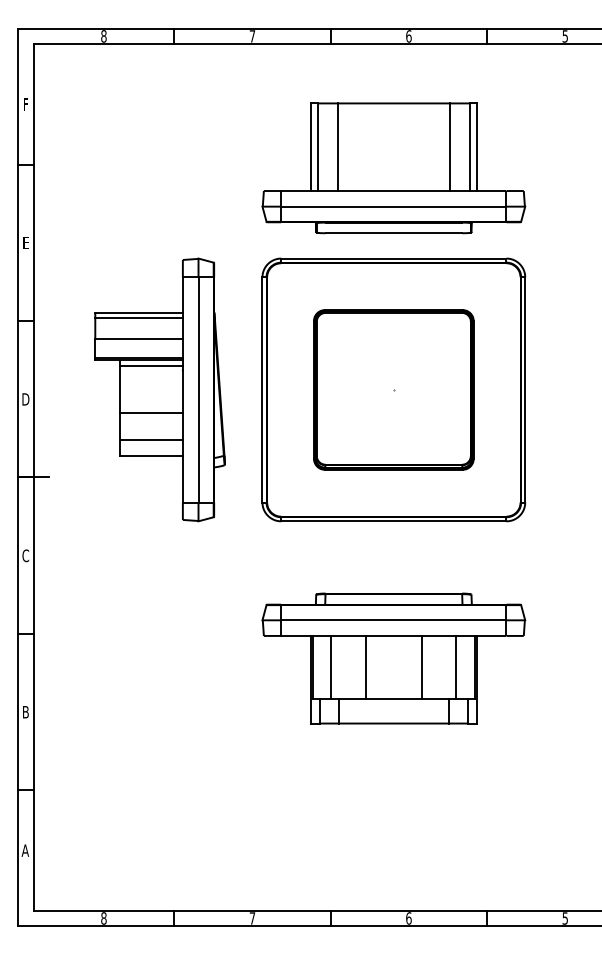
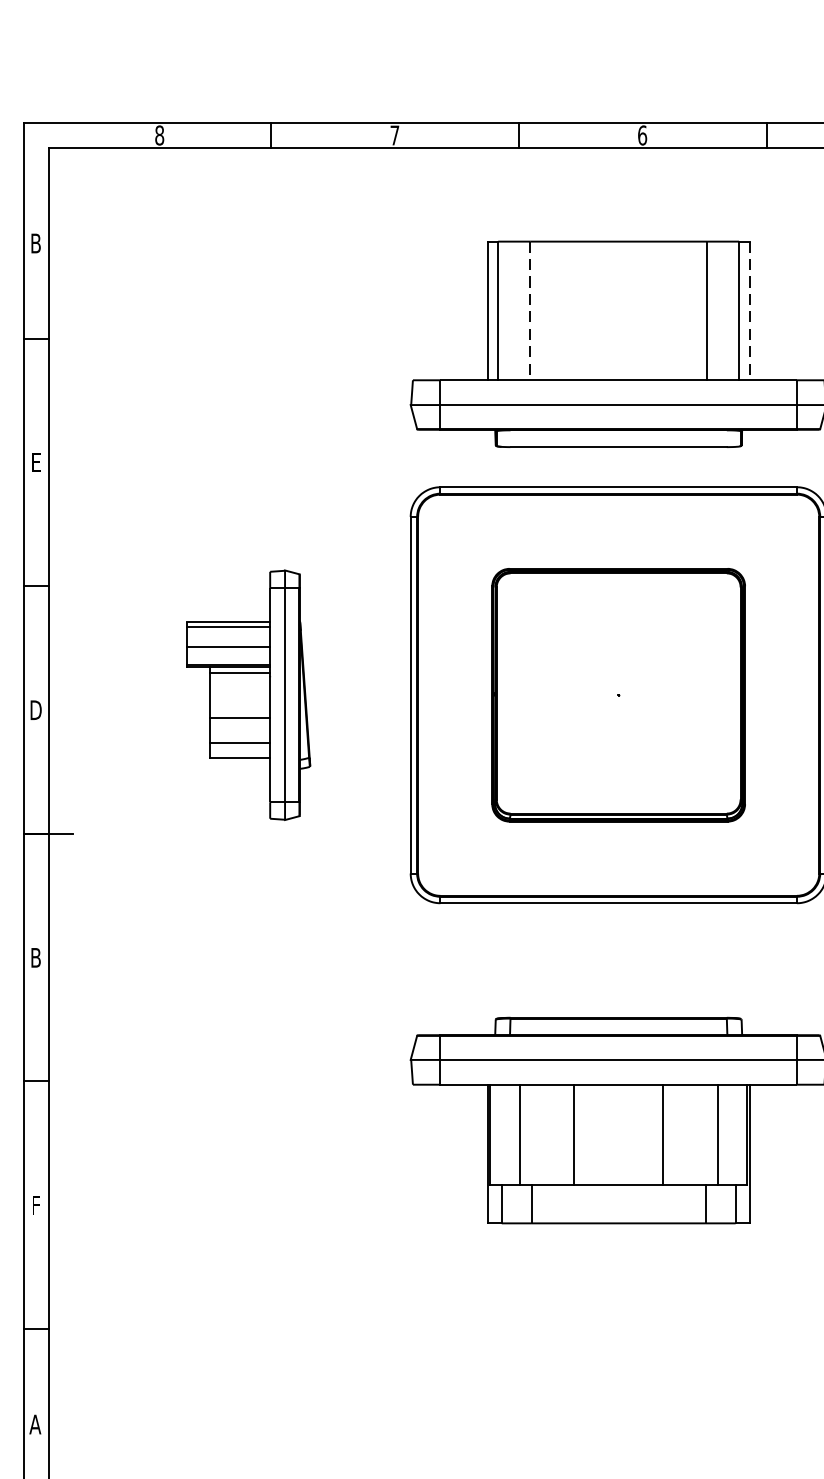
text: (25, 104) -> (35, 243), F -> B
line: (337, 147) -> (529, 311), solid -> dashed
line: (476, 147) -> (749, 311), solid -> dashed
part: (159, 389) -> (247, 694), size x0.6
text: (25, 555) -> (35, 957), C -> B
text: (25, 712) -> (35, 1205), B -> F

